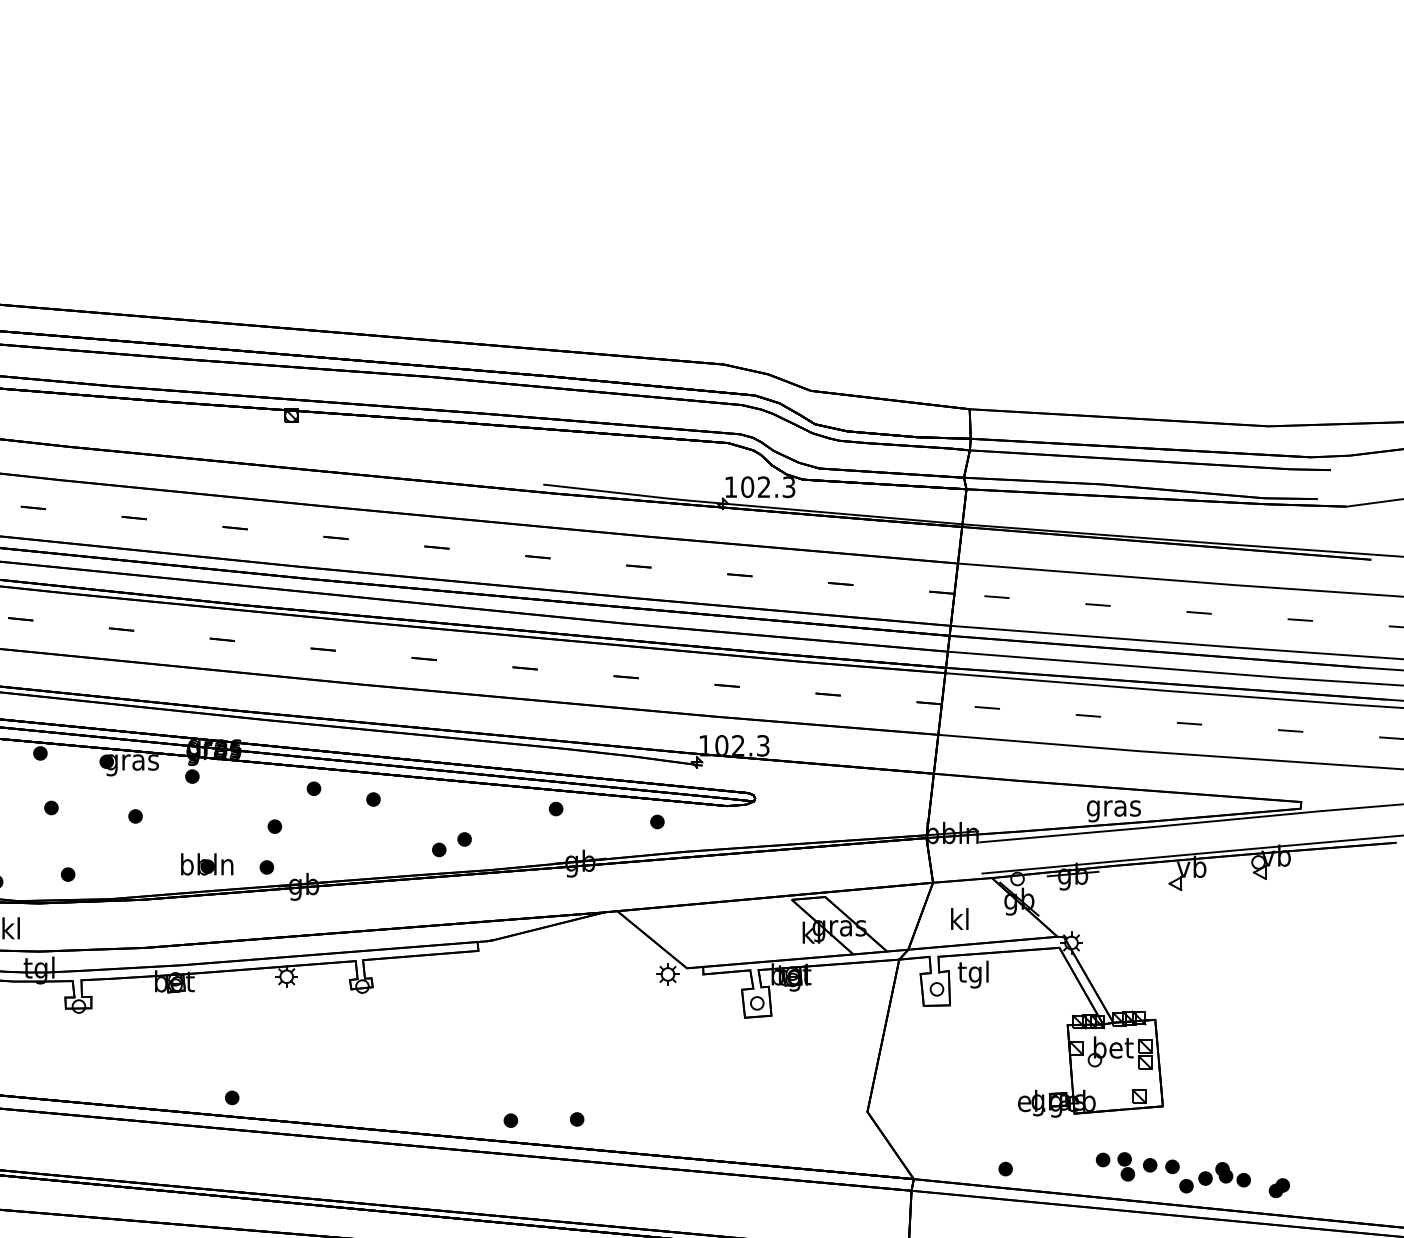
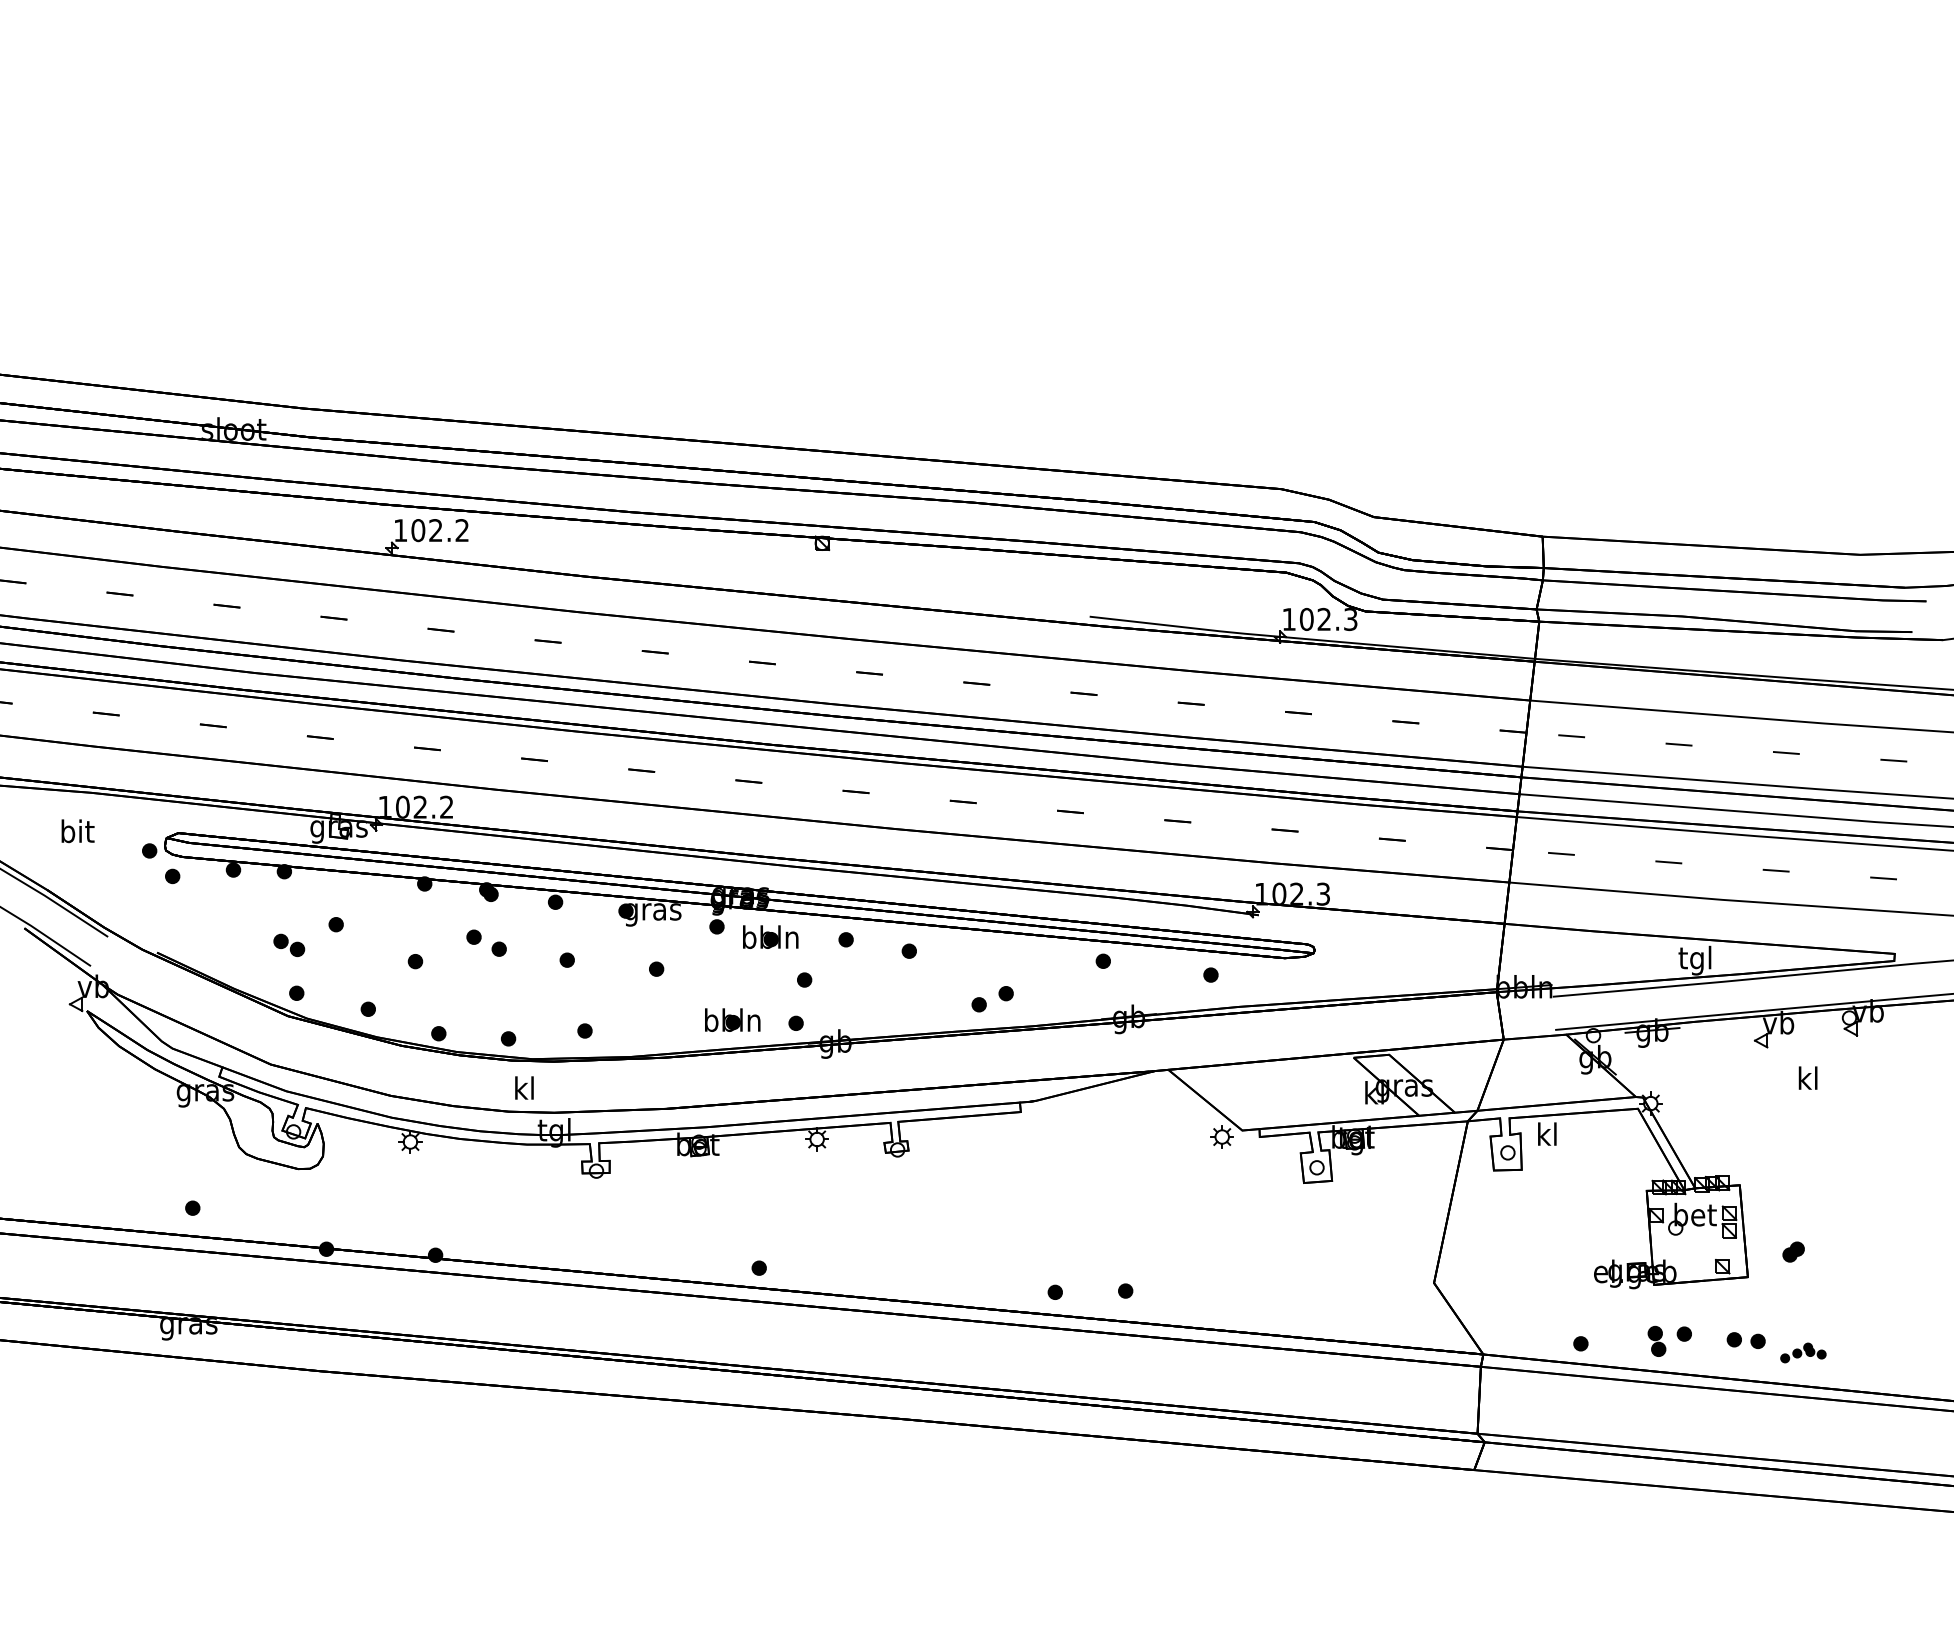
part: (242, 785) -> (770, 936), added
text: (1113, 808) -> (1695, 960), gras -> tgl
text: (959, 918) -> (1807, 1077), moved
text: (973, 974) -> (1546, 1137), tgl -> kl
part: (1125, 1165) -> (1656, 1340), moved
part: (1215, 1177) -> (1803, 1352), size x0.6
part: (1279, 1187) -> (1793, 1251), moved

